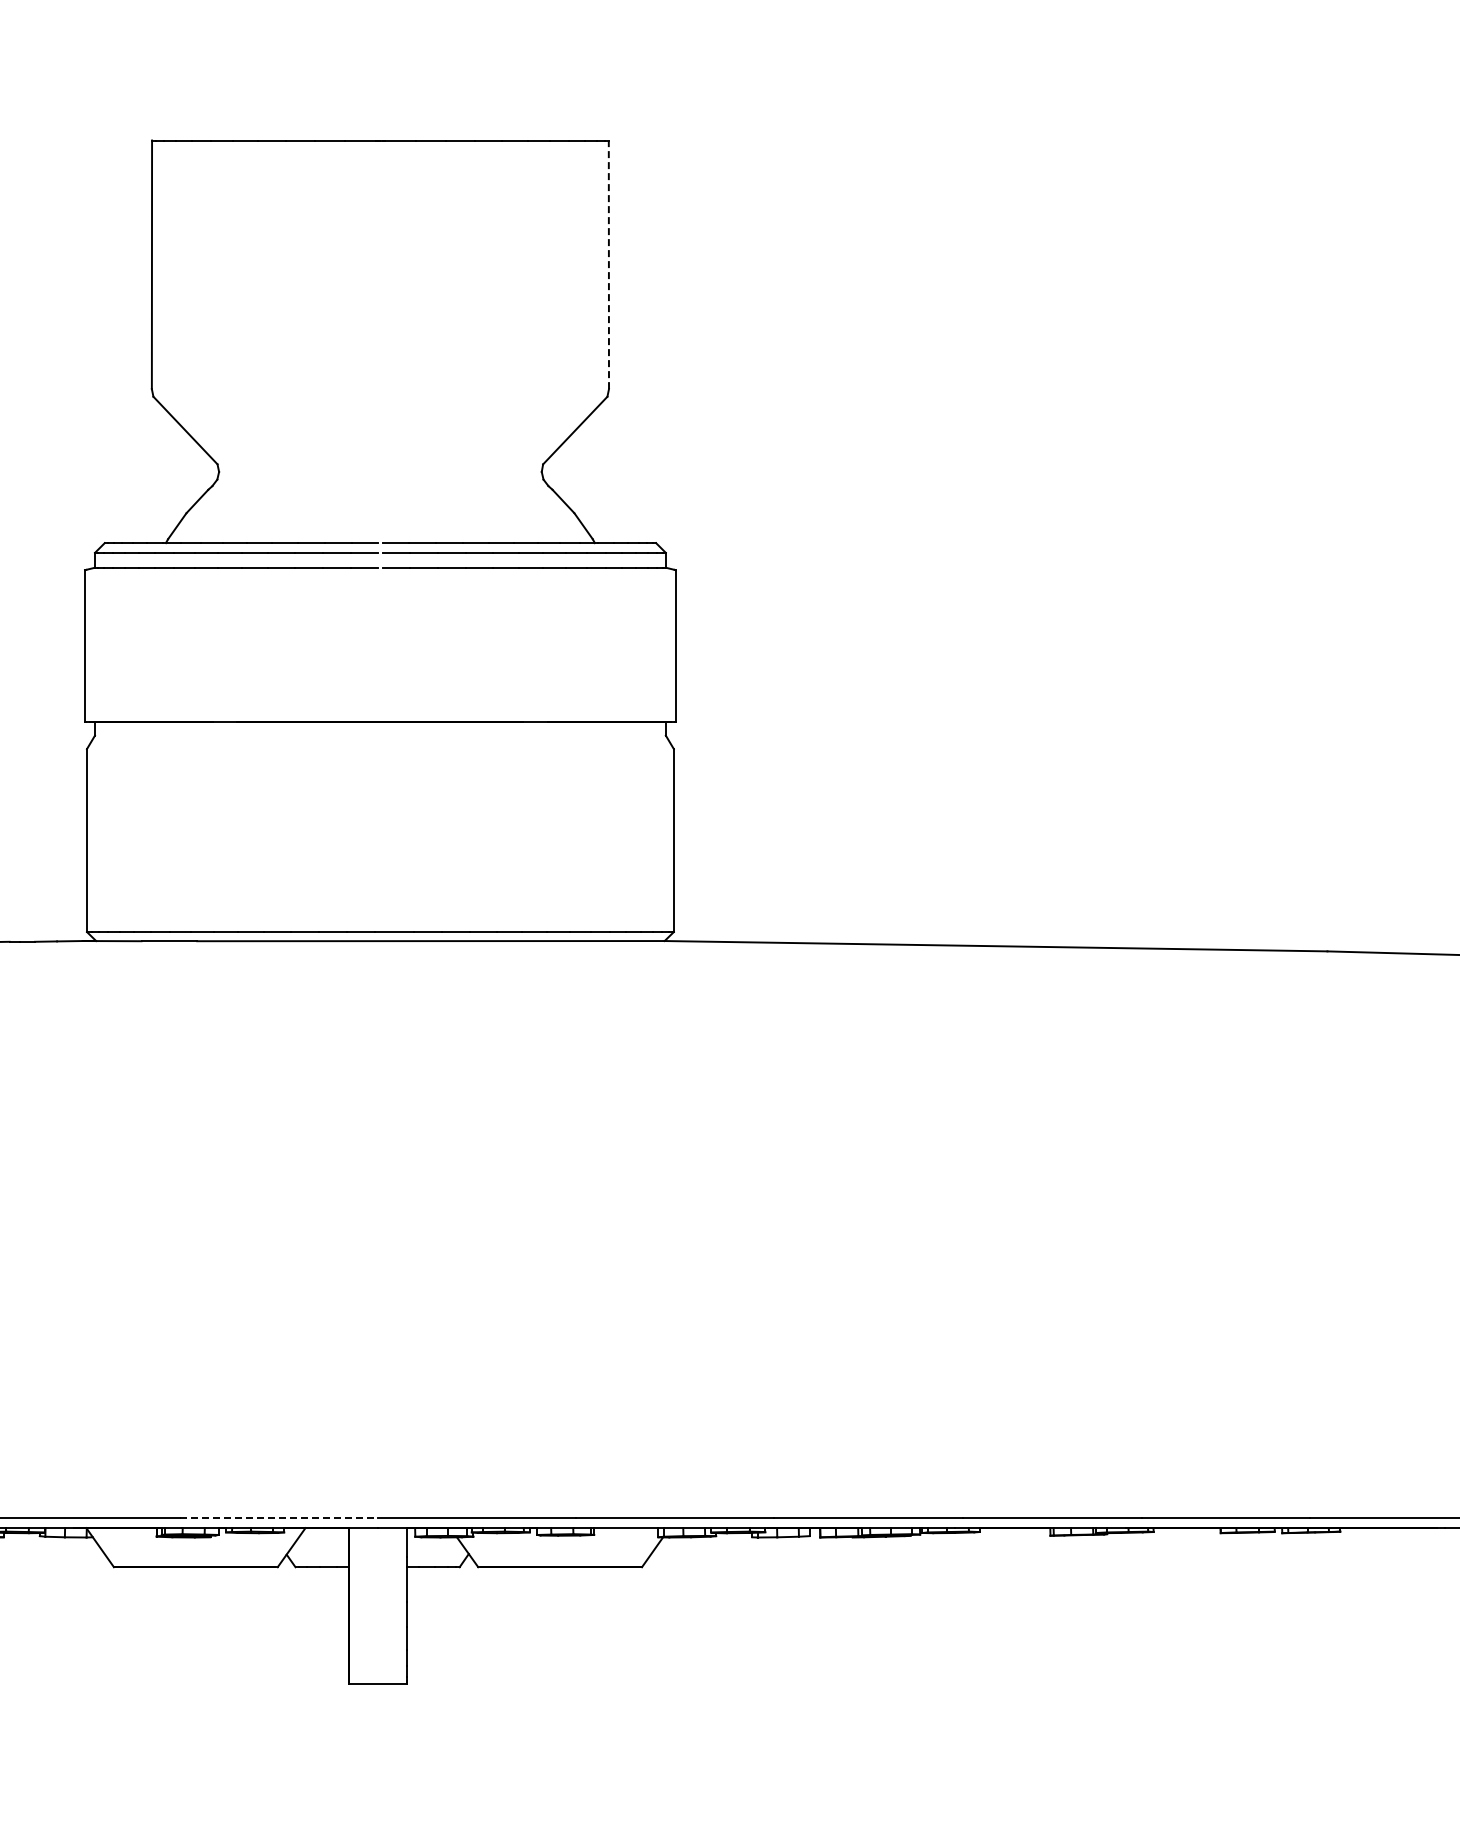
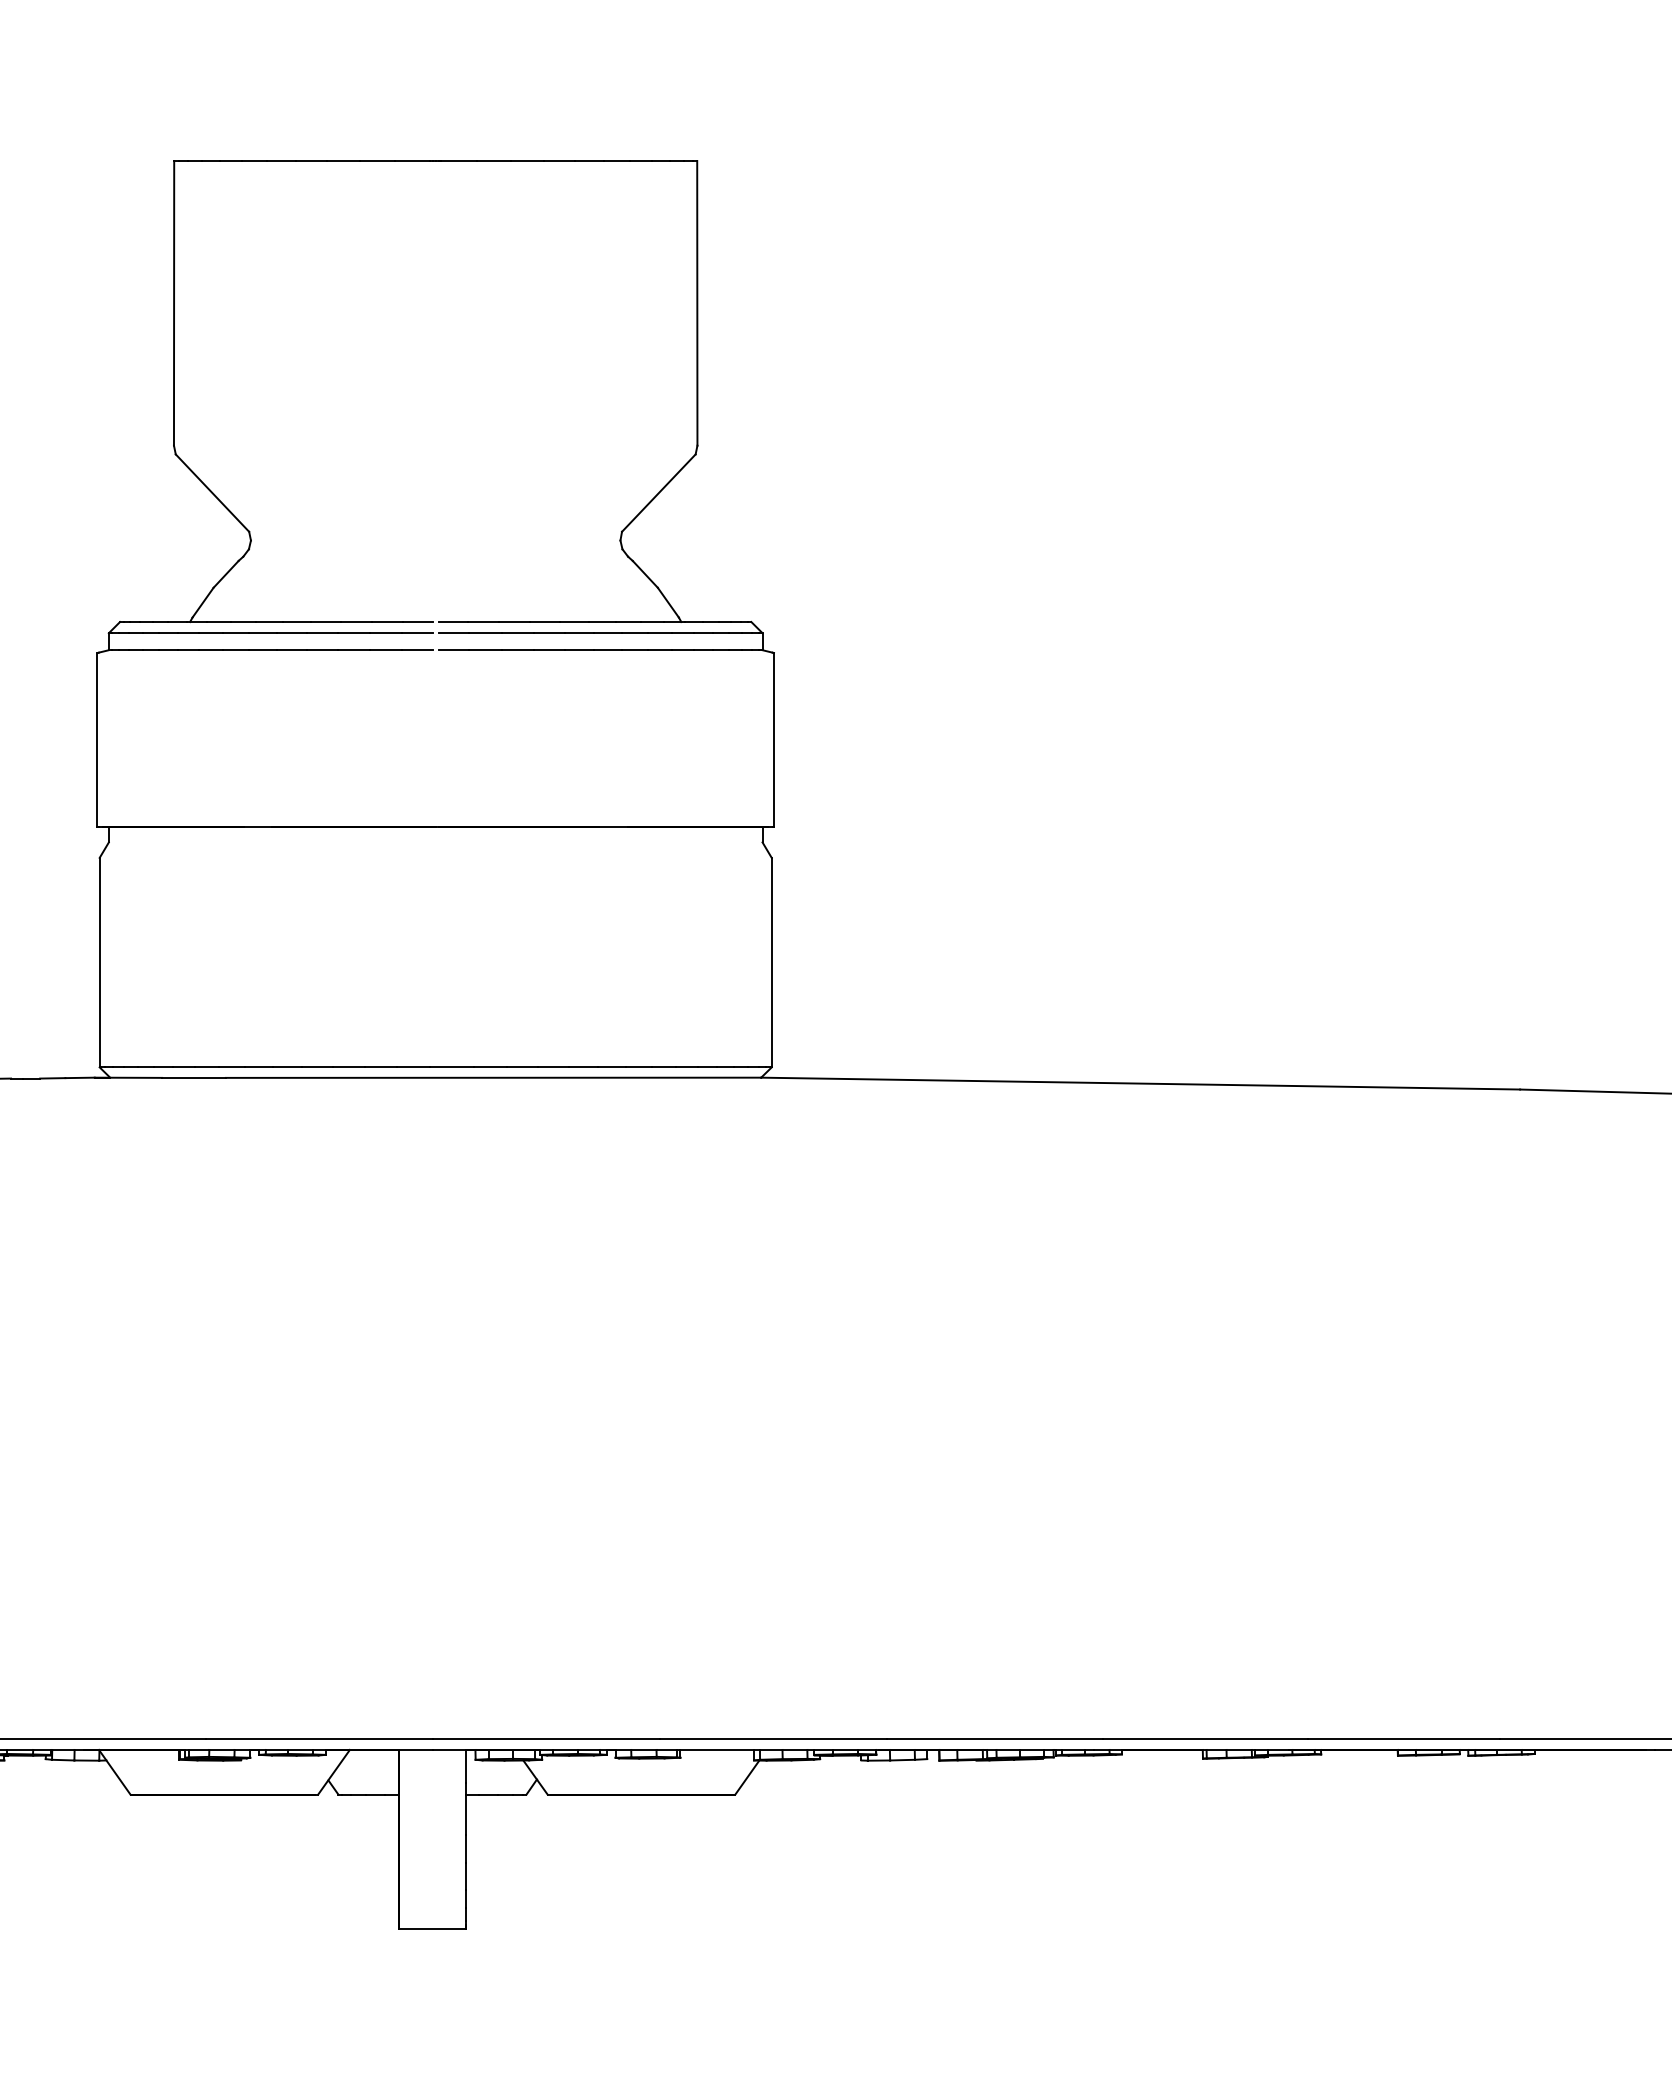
line: (608, 264) -> (696, 302), dashed -> solid
line: (279, 1518) -> (320, 1738), dashed -> solid

